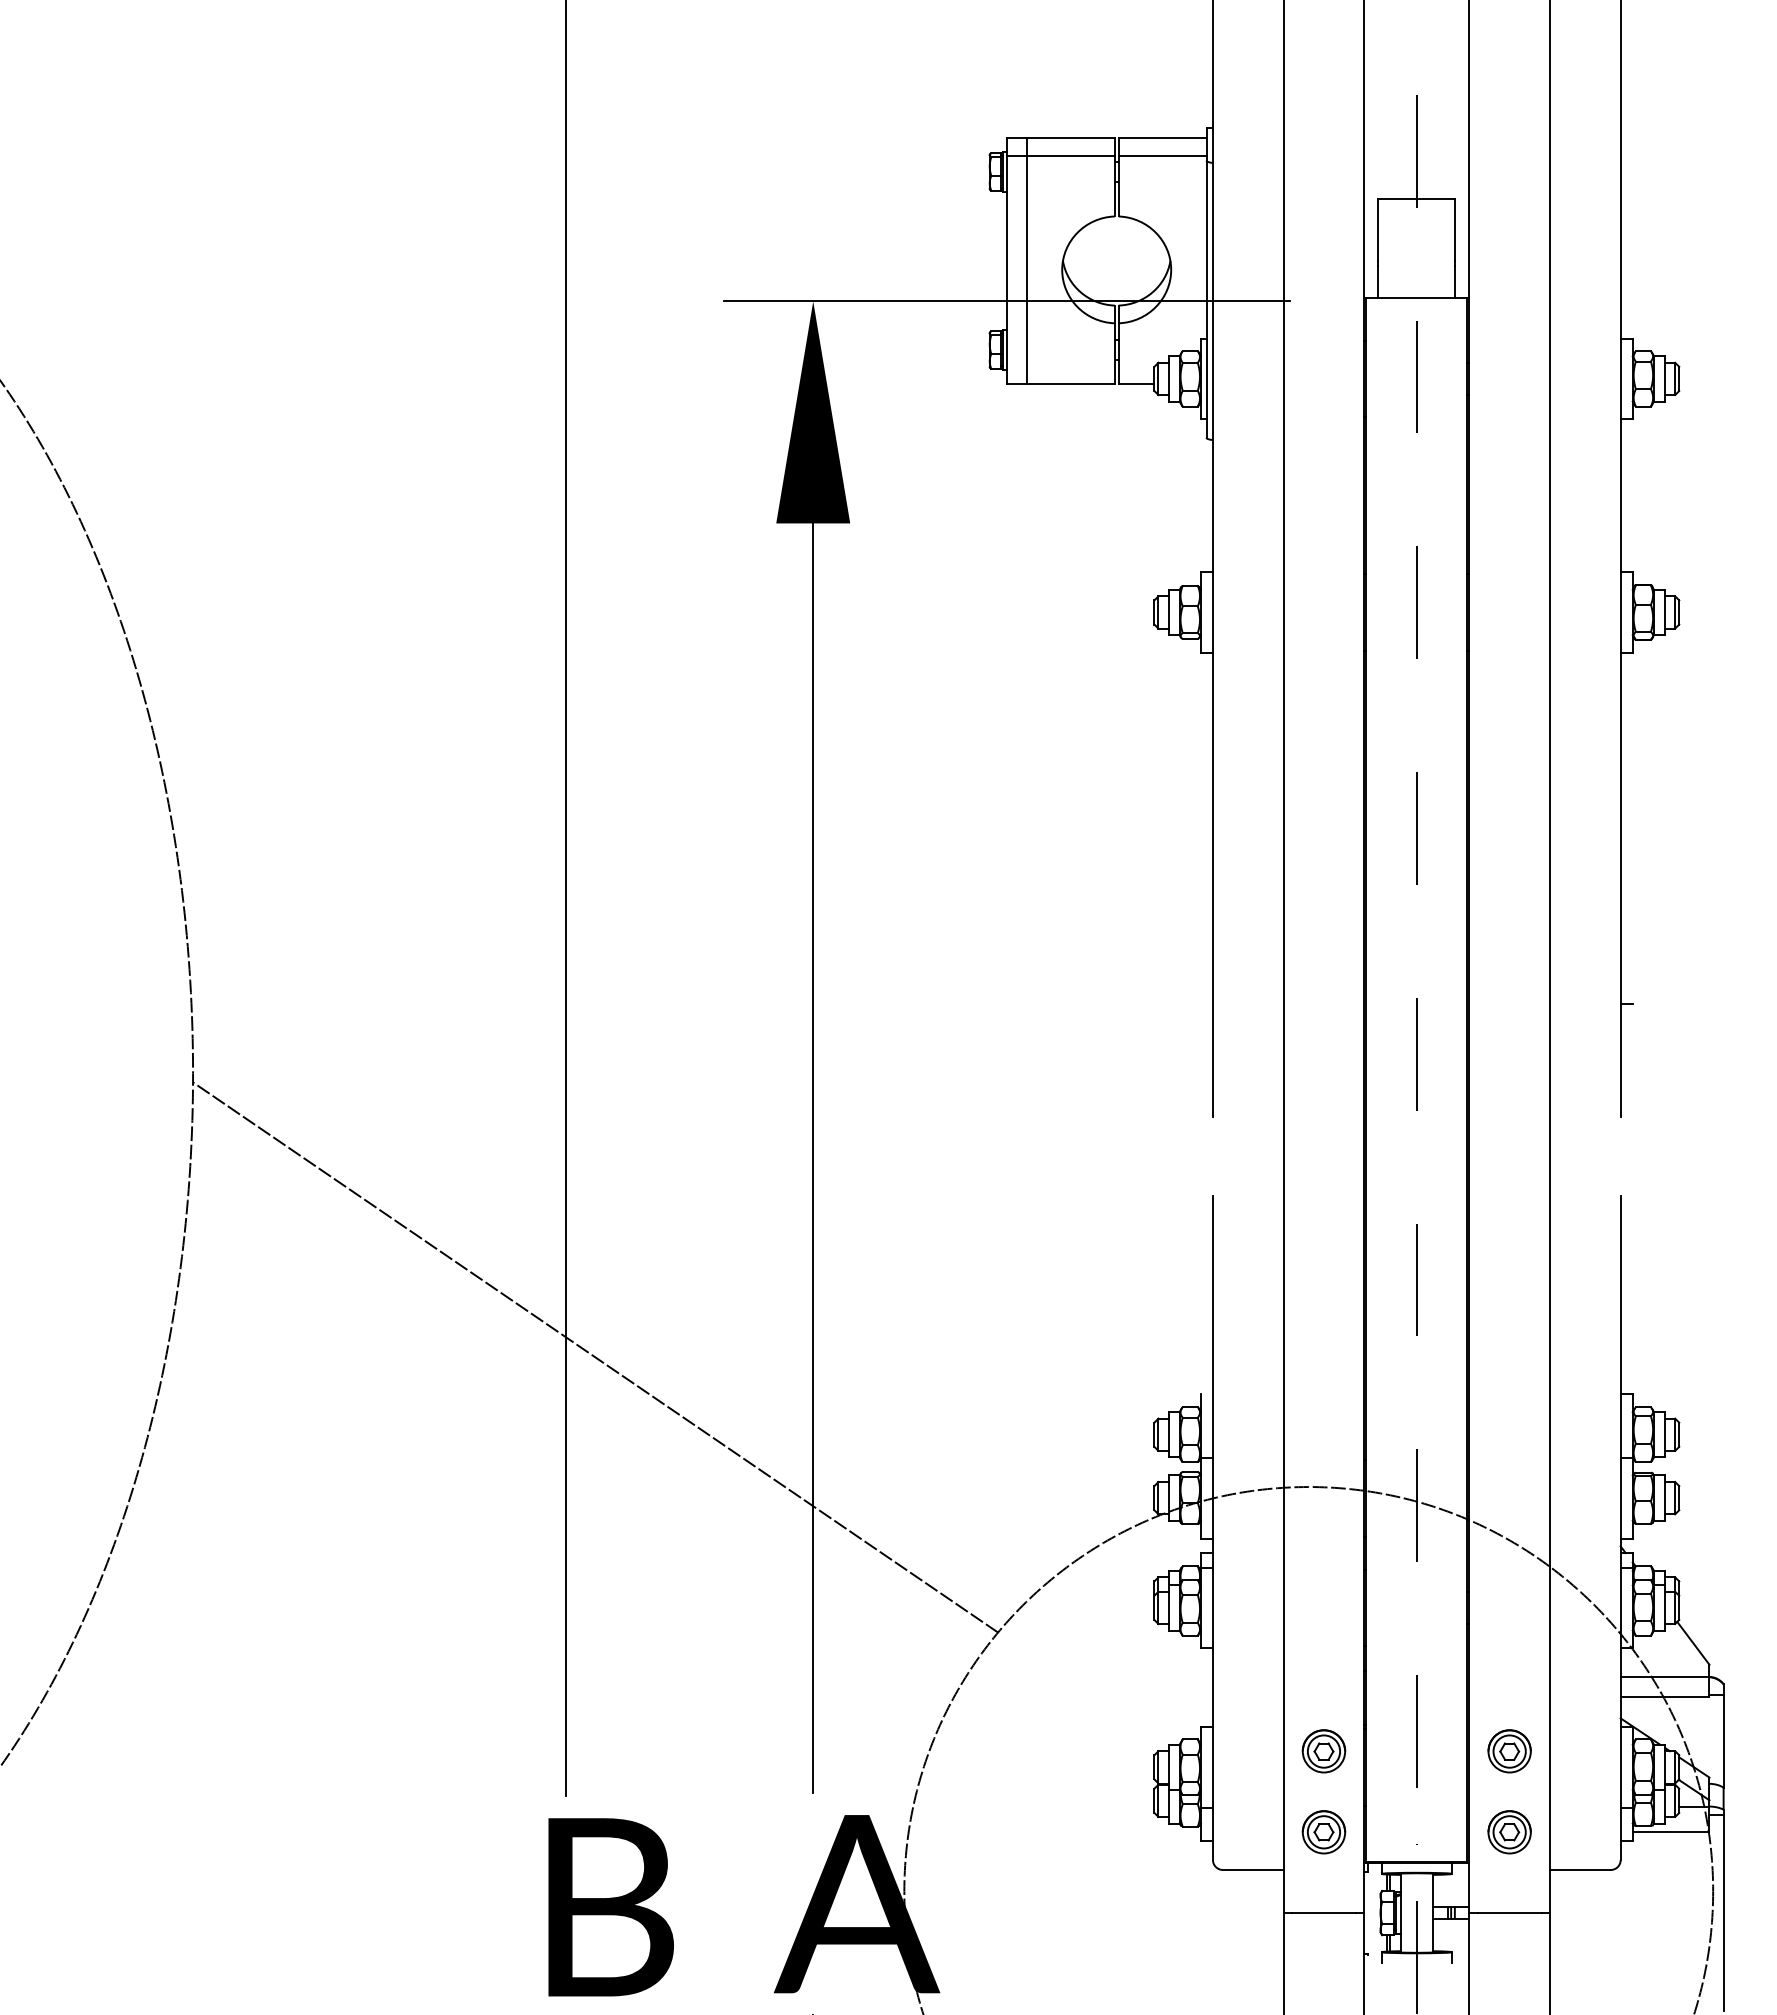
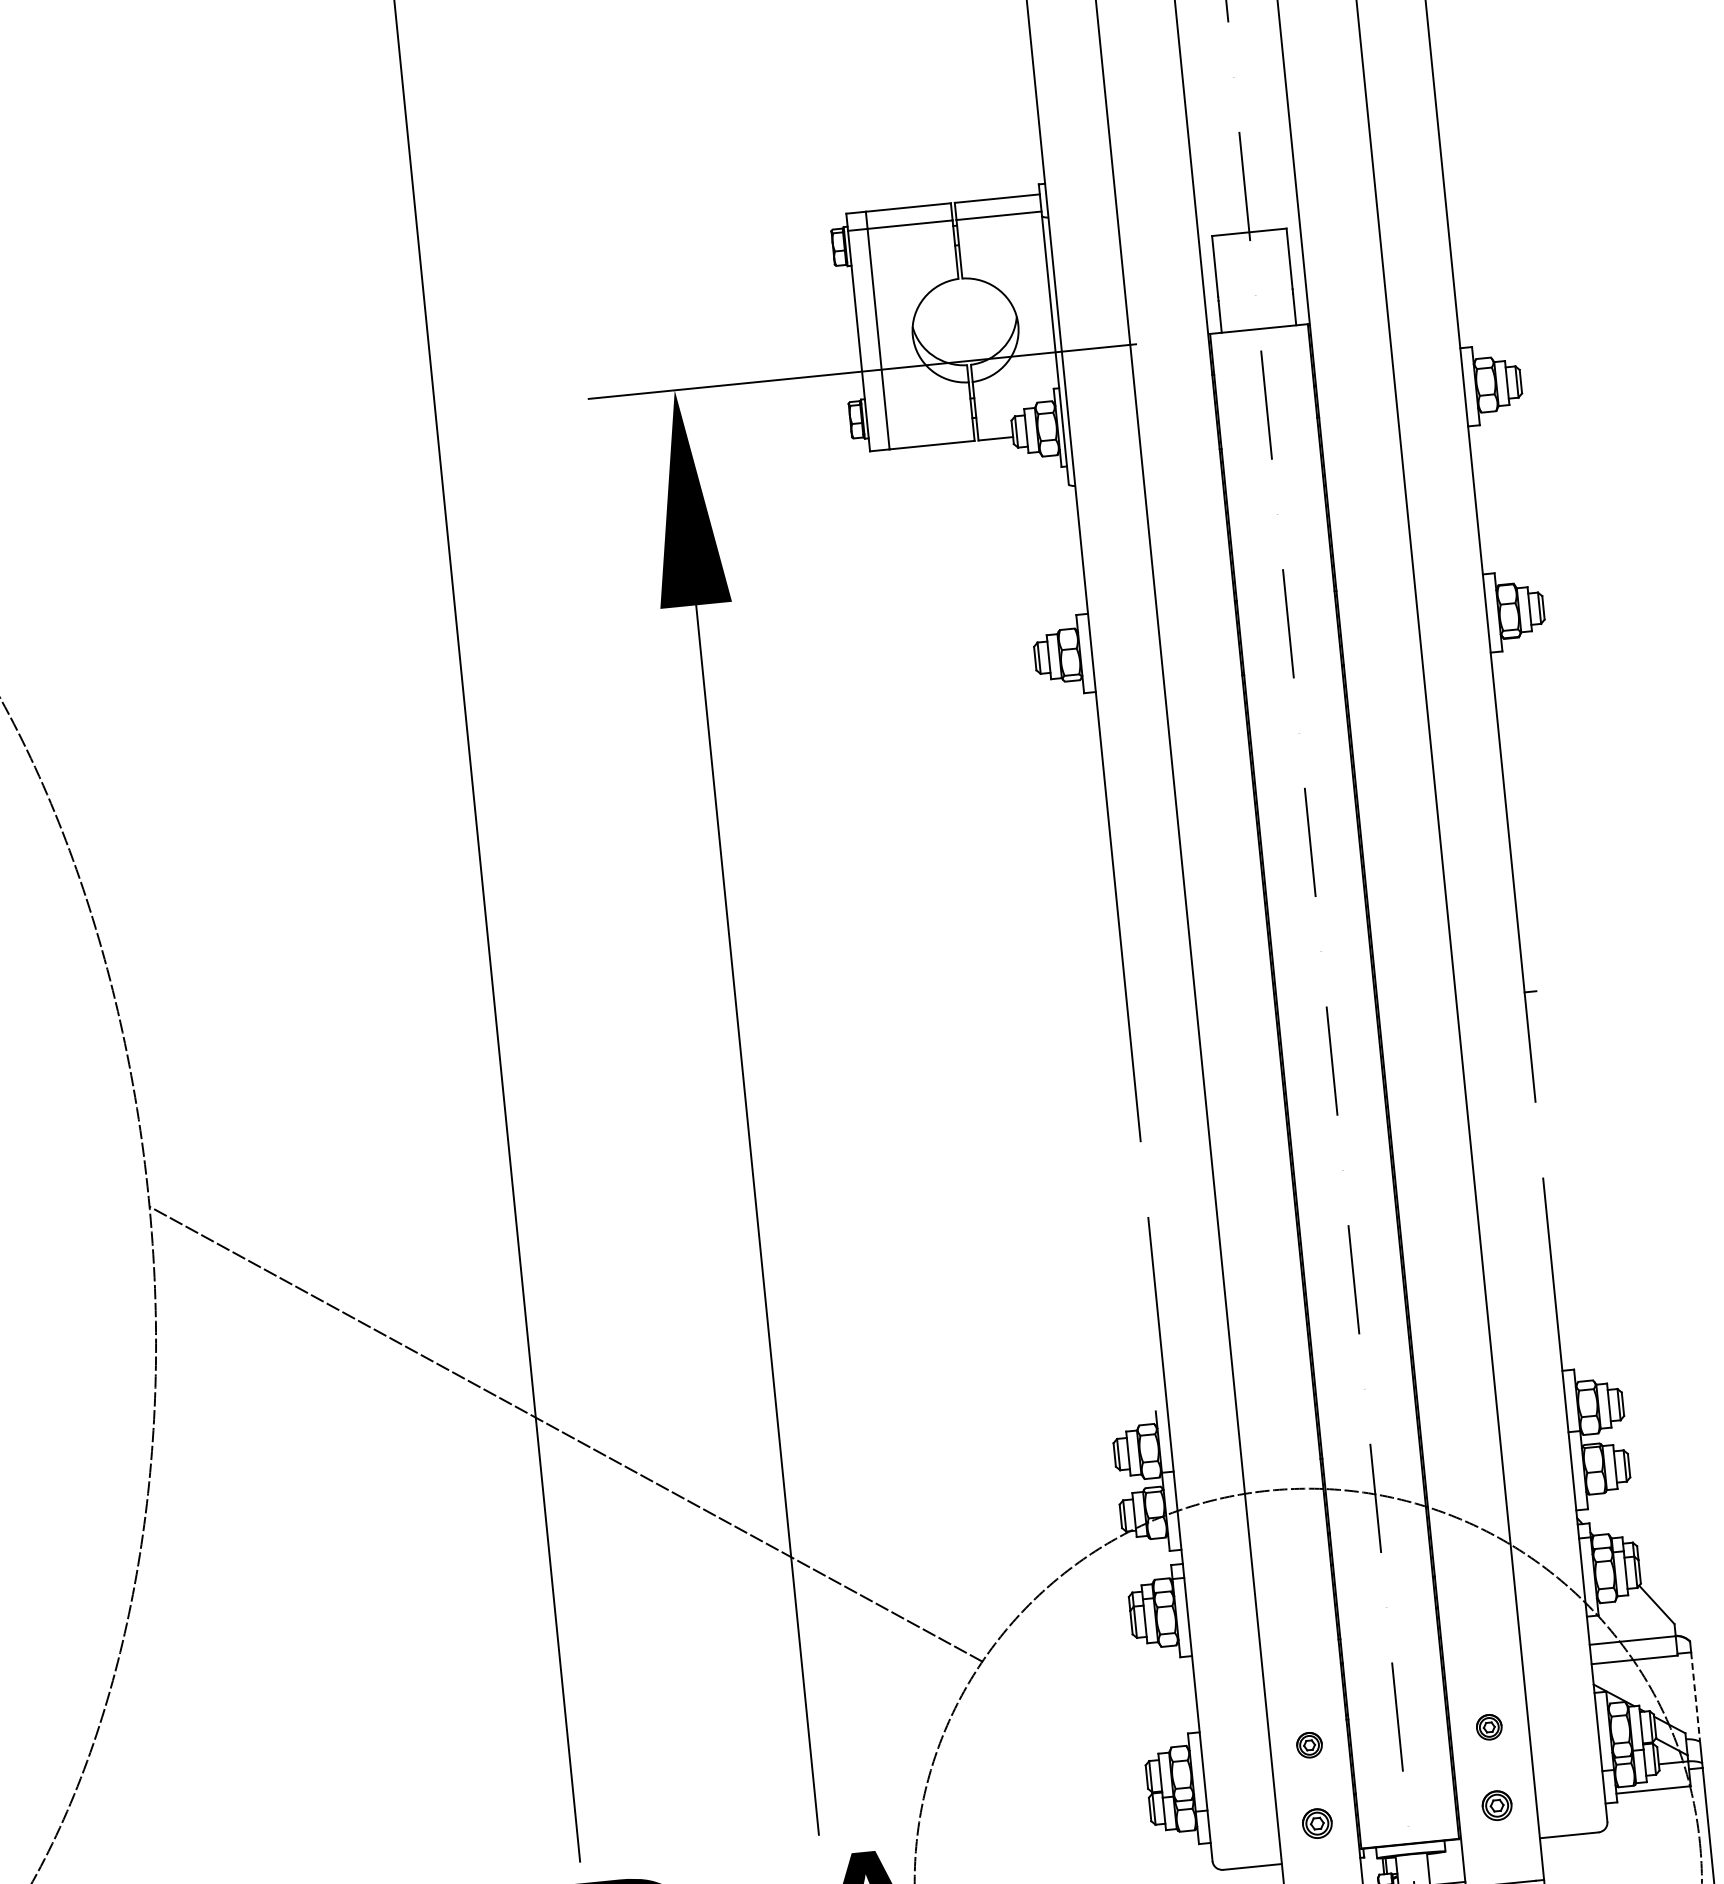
line: (1723, 1742) -> (1695, 1698), solid -> dashed
part: (1323, 1751) -> (1309, 1745), size x0.6
part: (1509, 1751) -> (1489, 1727), size x0.6
part: (1323, 1832) -> (1316, 1823), size x0.7
part: (1509, 1832) -> (1497, 1805), size x0.7

